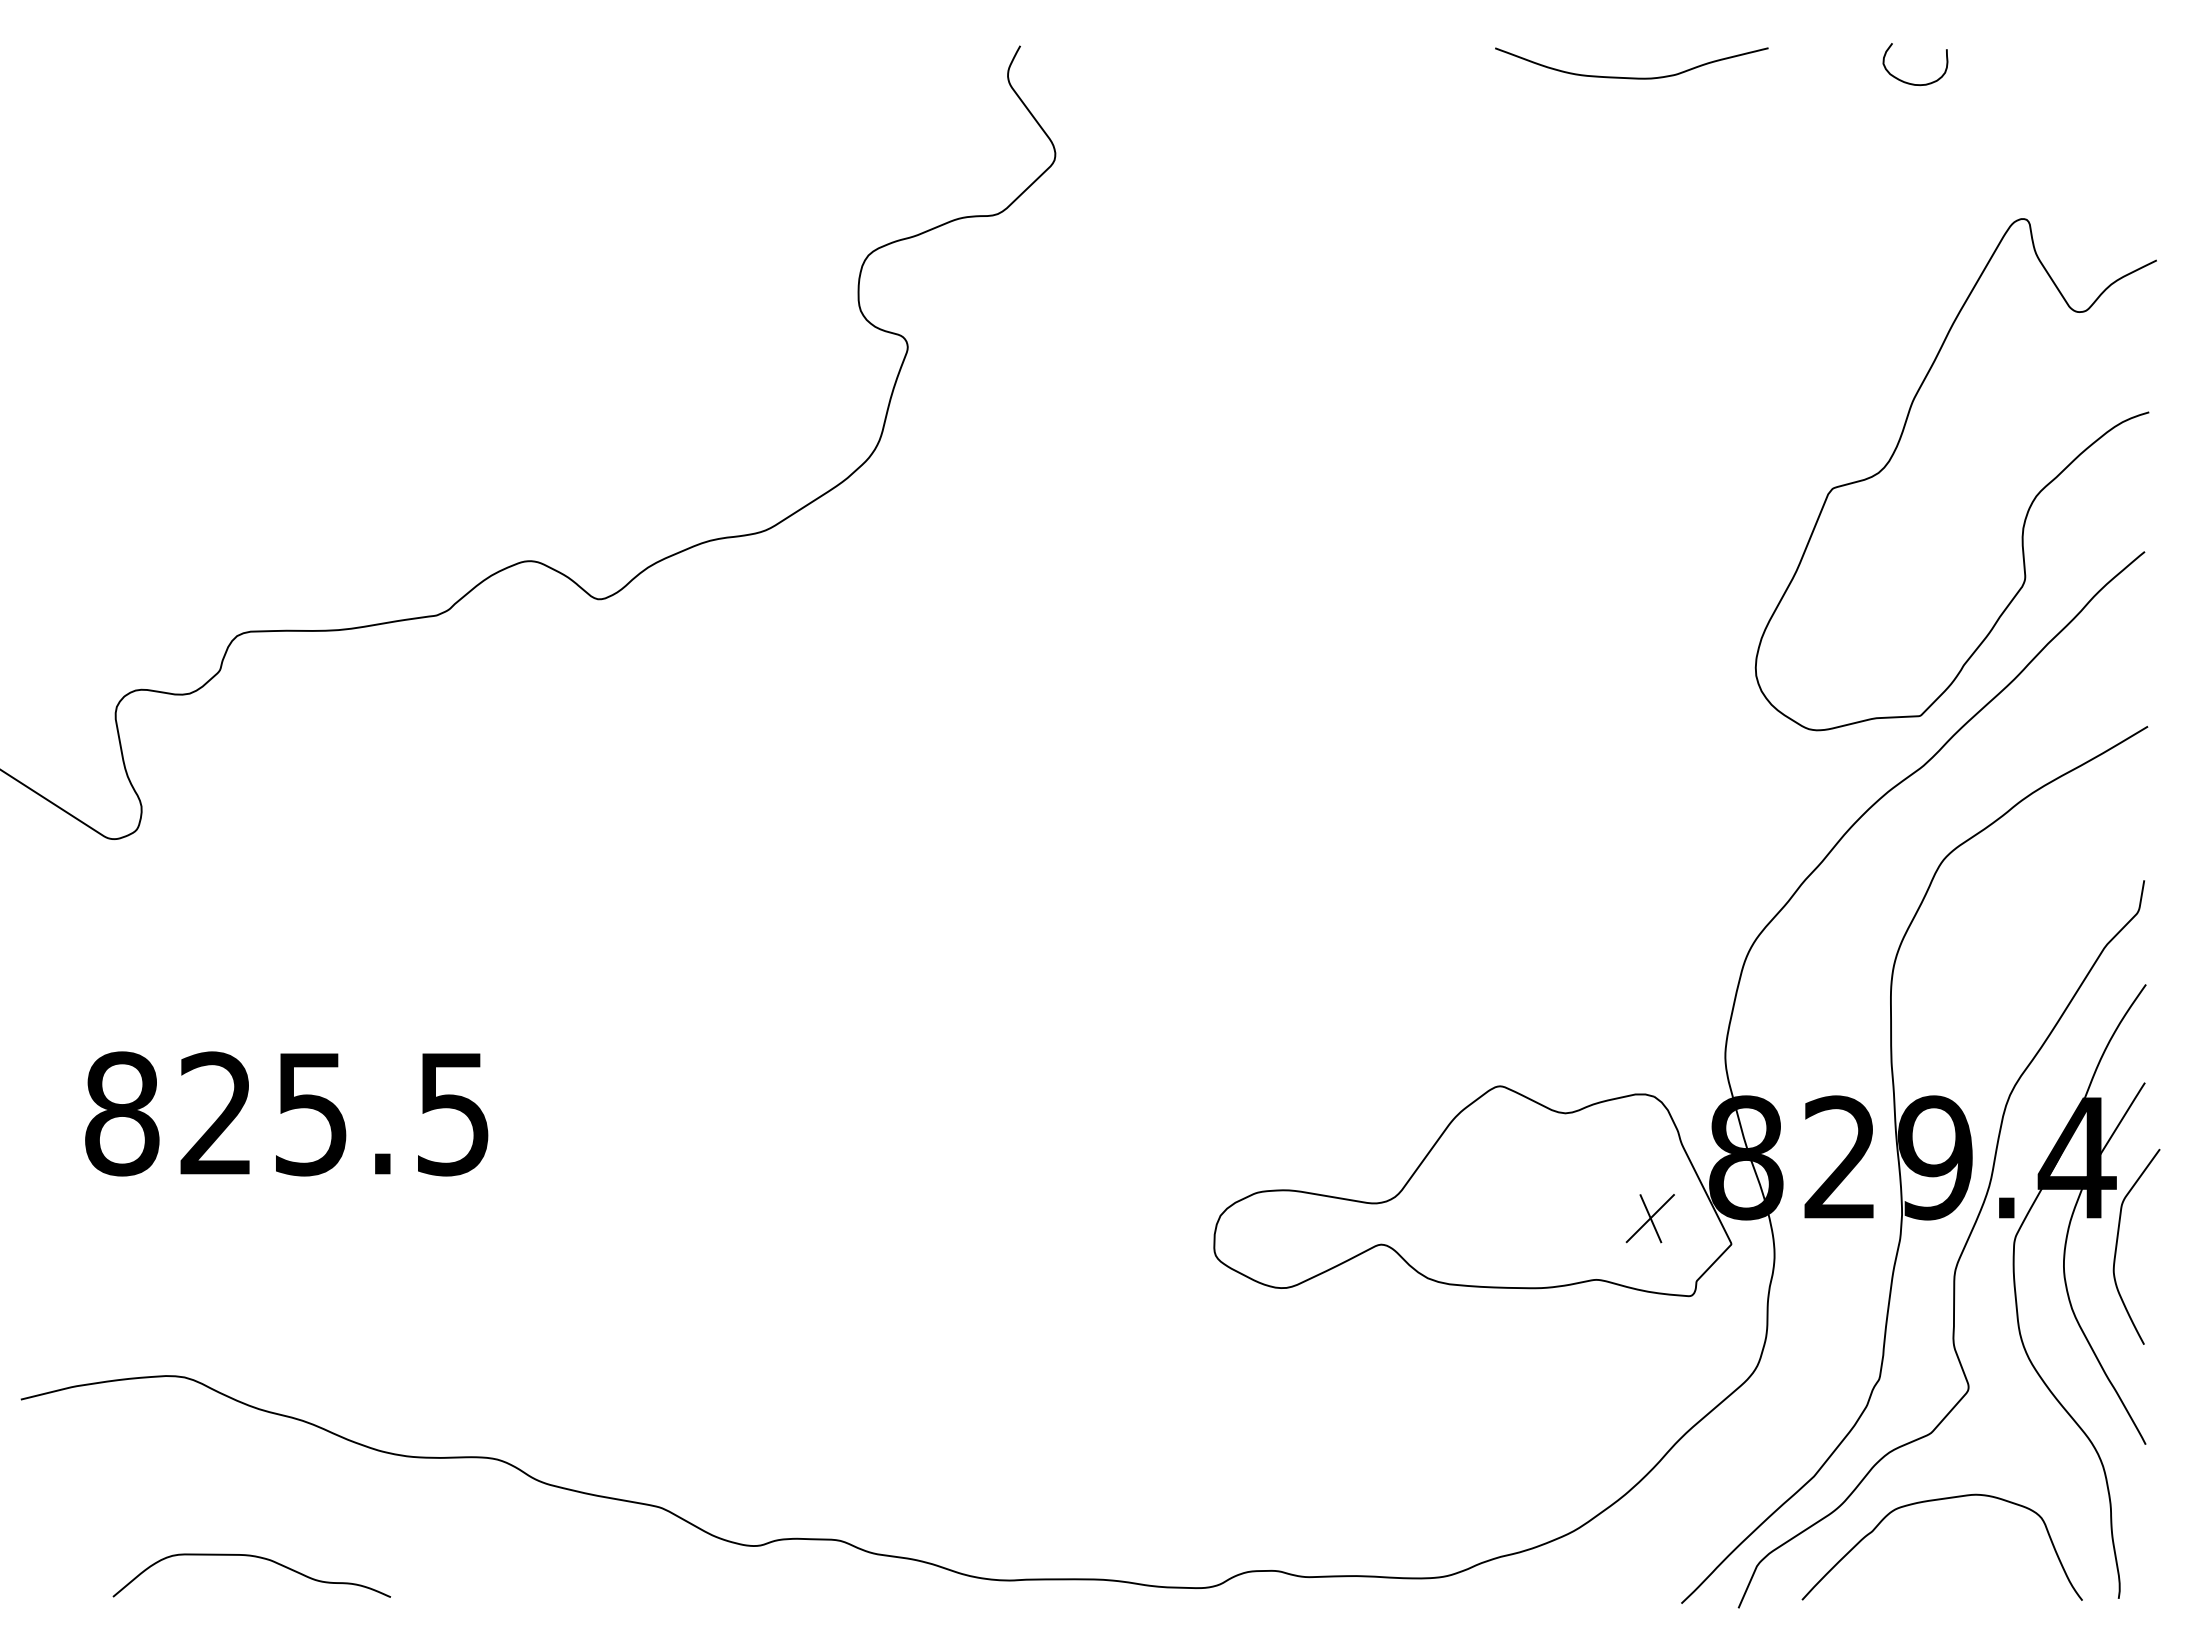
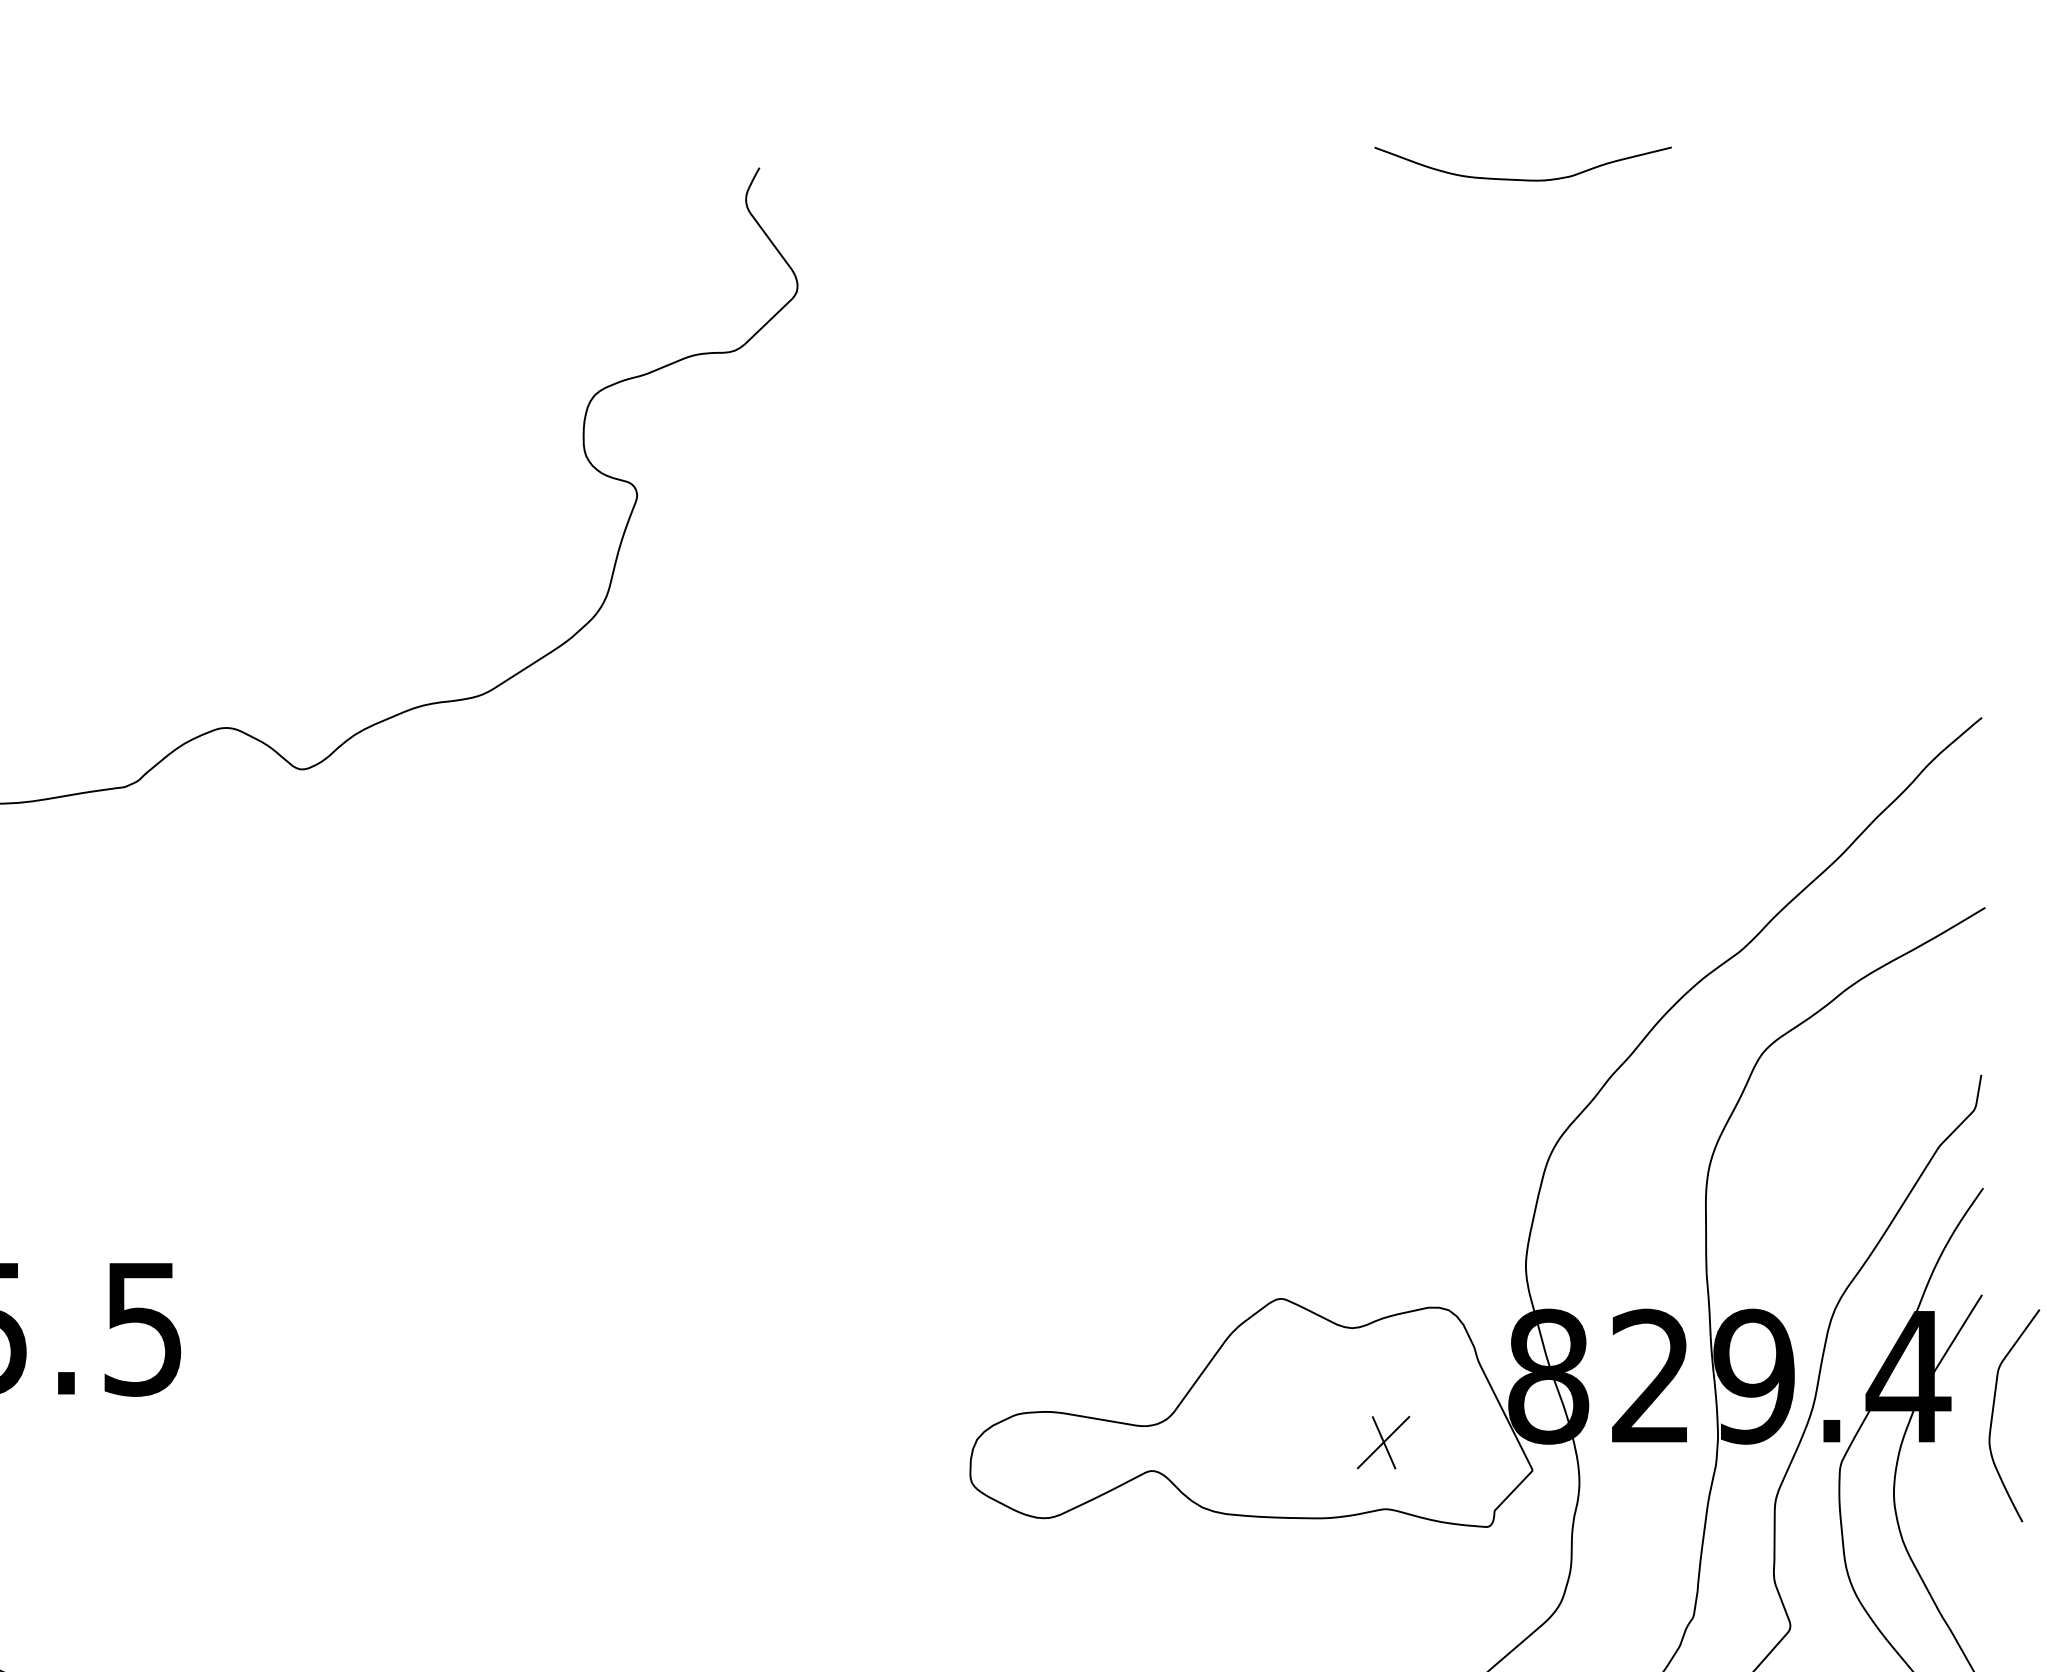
curve: (1631, 77) -> (1522, 179), moved
curve: (1909, 82) -> (1726, 207), removed
curve: (1898, 445) -> (1714, 602), removed
part: (1649, 1218) -> (1382, 1442), moved
curve: (2117, 1246) -> (1993, 1415), moved

